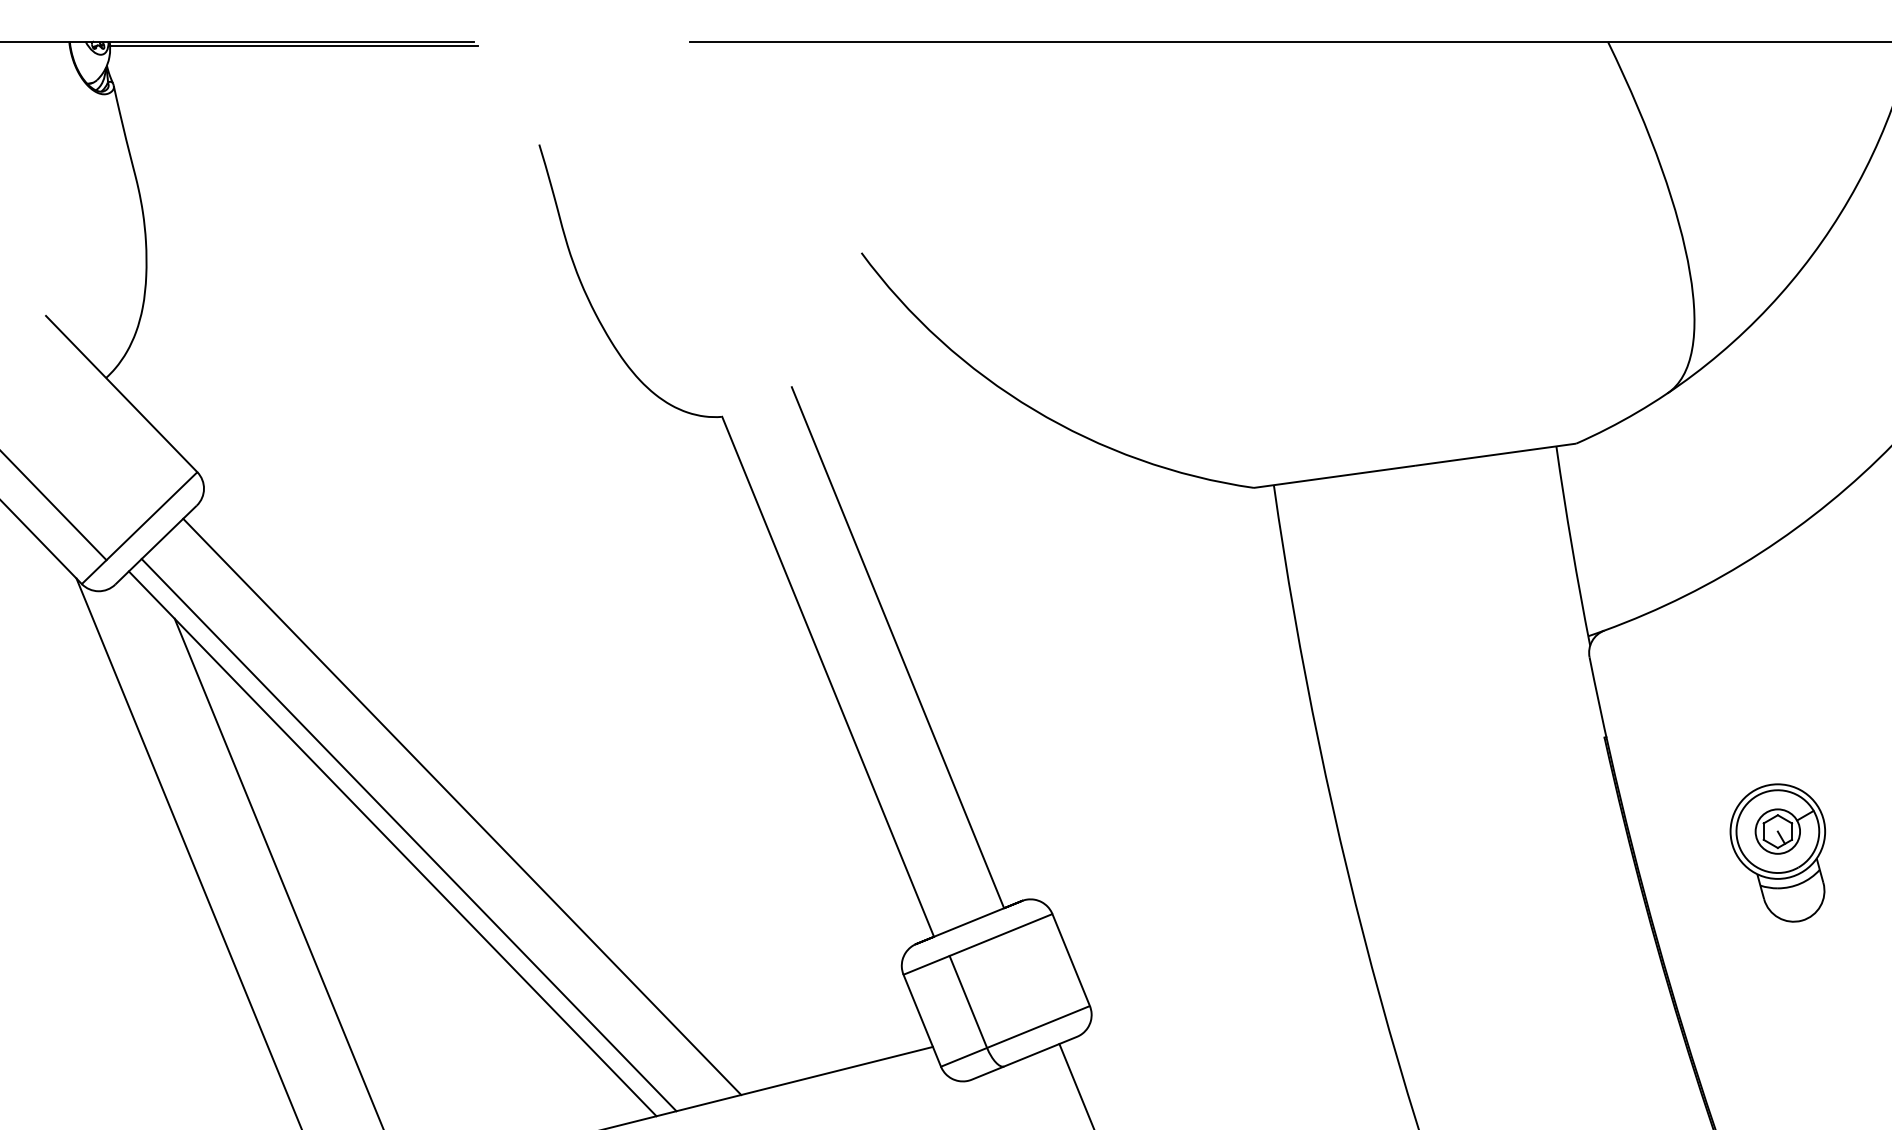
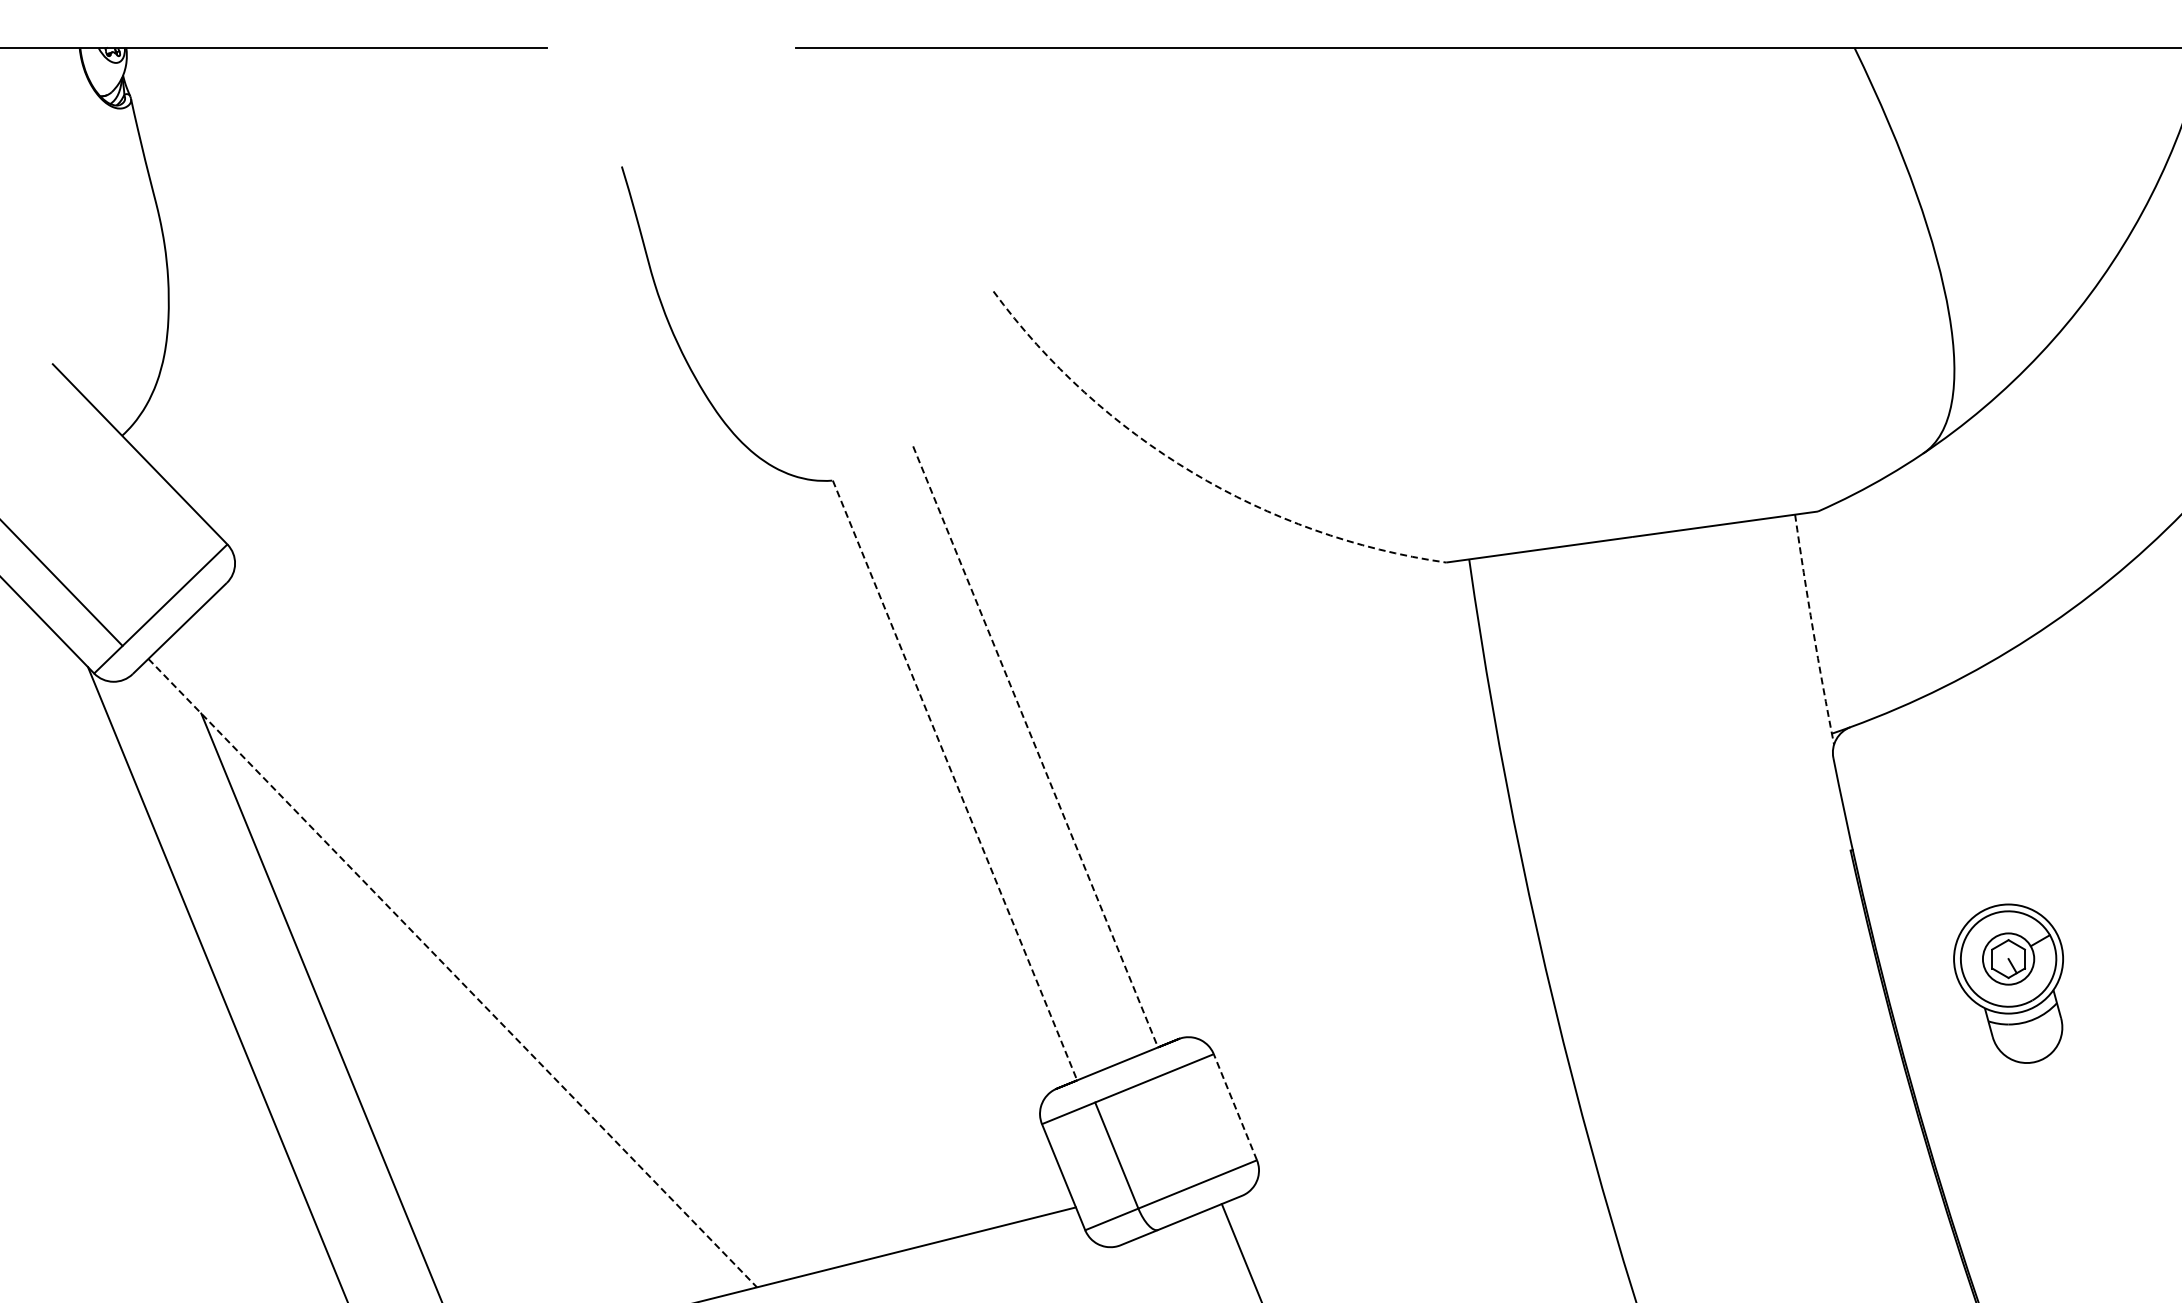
line: (293, 45) -> (338, 52), removed
arc: (1033, 409) -> (1192, 472), solid -> dashed
arc: (1572, 545) -> (1813, 629), solid -> dashed
line: (897, 647) -> (1035, 746), solid -> dashed
line: (828, 676) -> (955, 780), solid -> dashed
line: (461, 806) -> (532, 930), removed
line: (408, 834) -> (471, 962), removed
line: (393, 844) -> (453, 973), solid -> dashed
part: (1777, 852) -> (2008, 983), moved
line: (1071, 959) -> (1235, 1106), solid -> dashed

